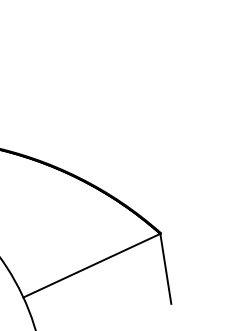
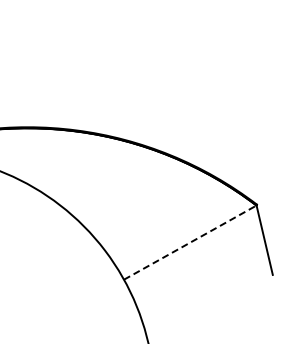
line: (92, 265) -> (190, 242), solid -> dashed

